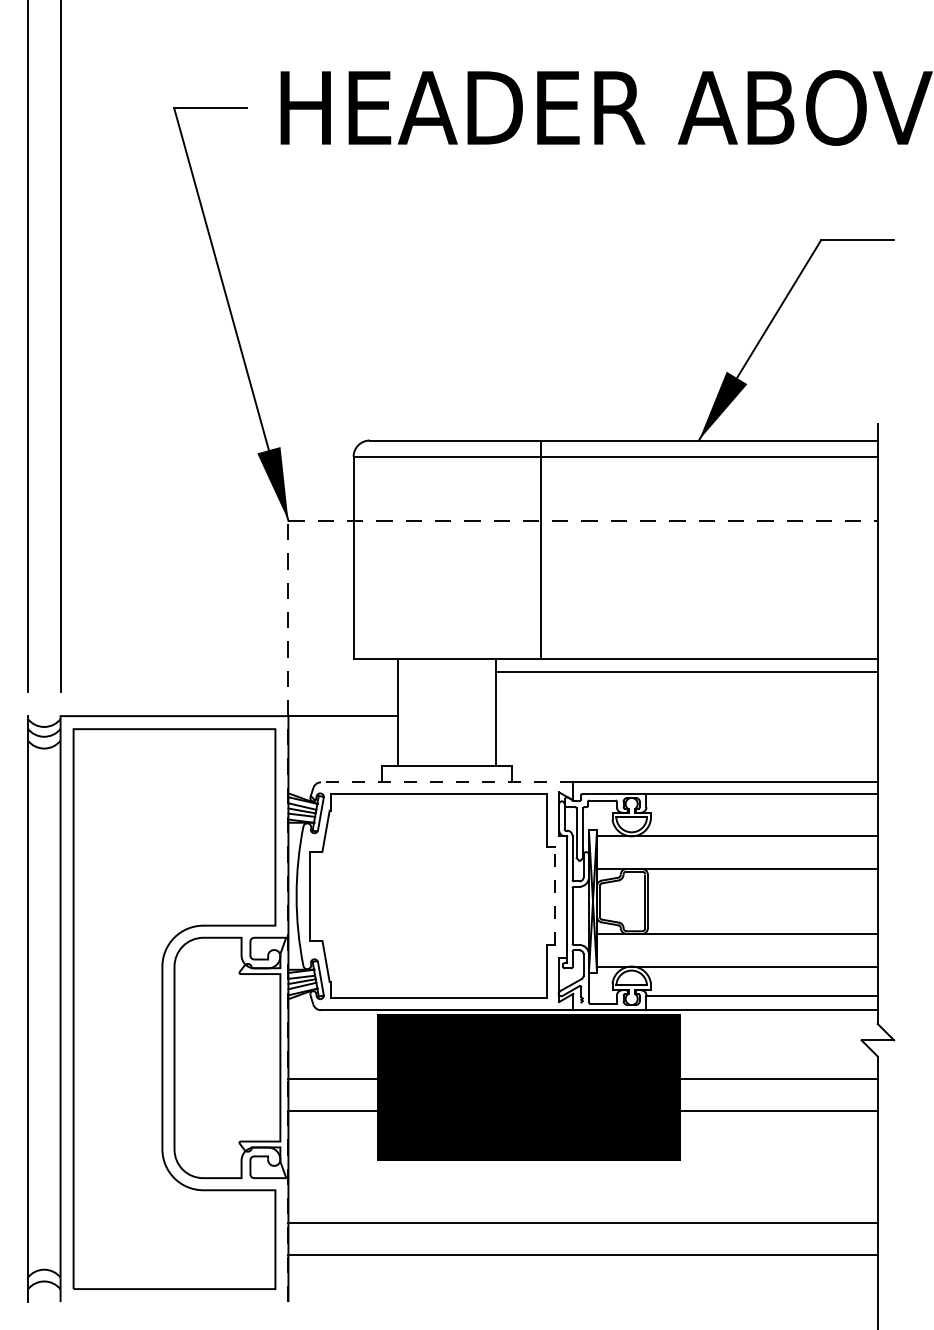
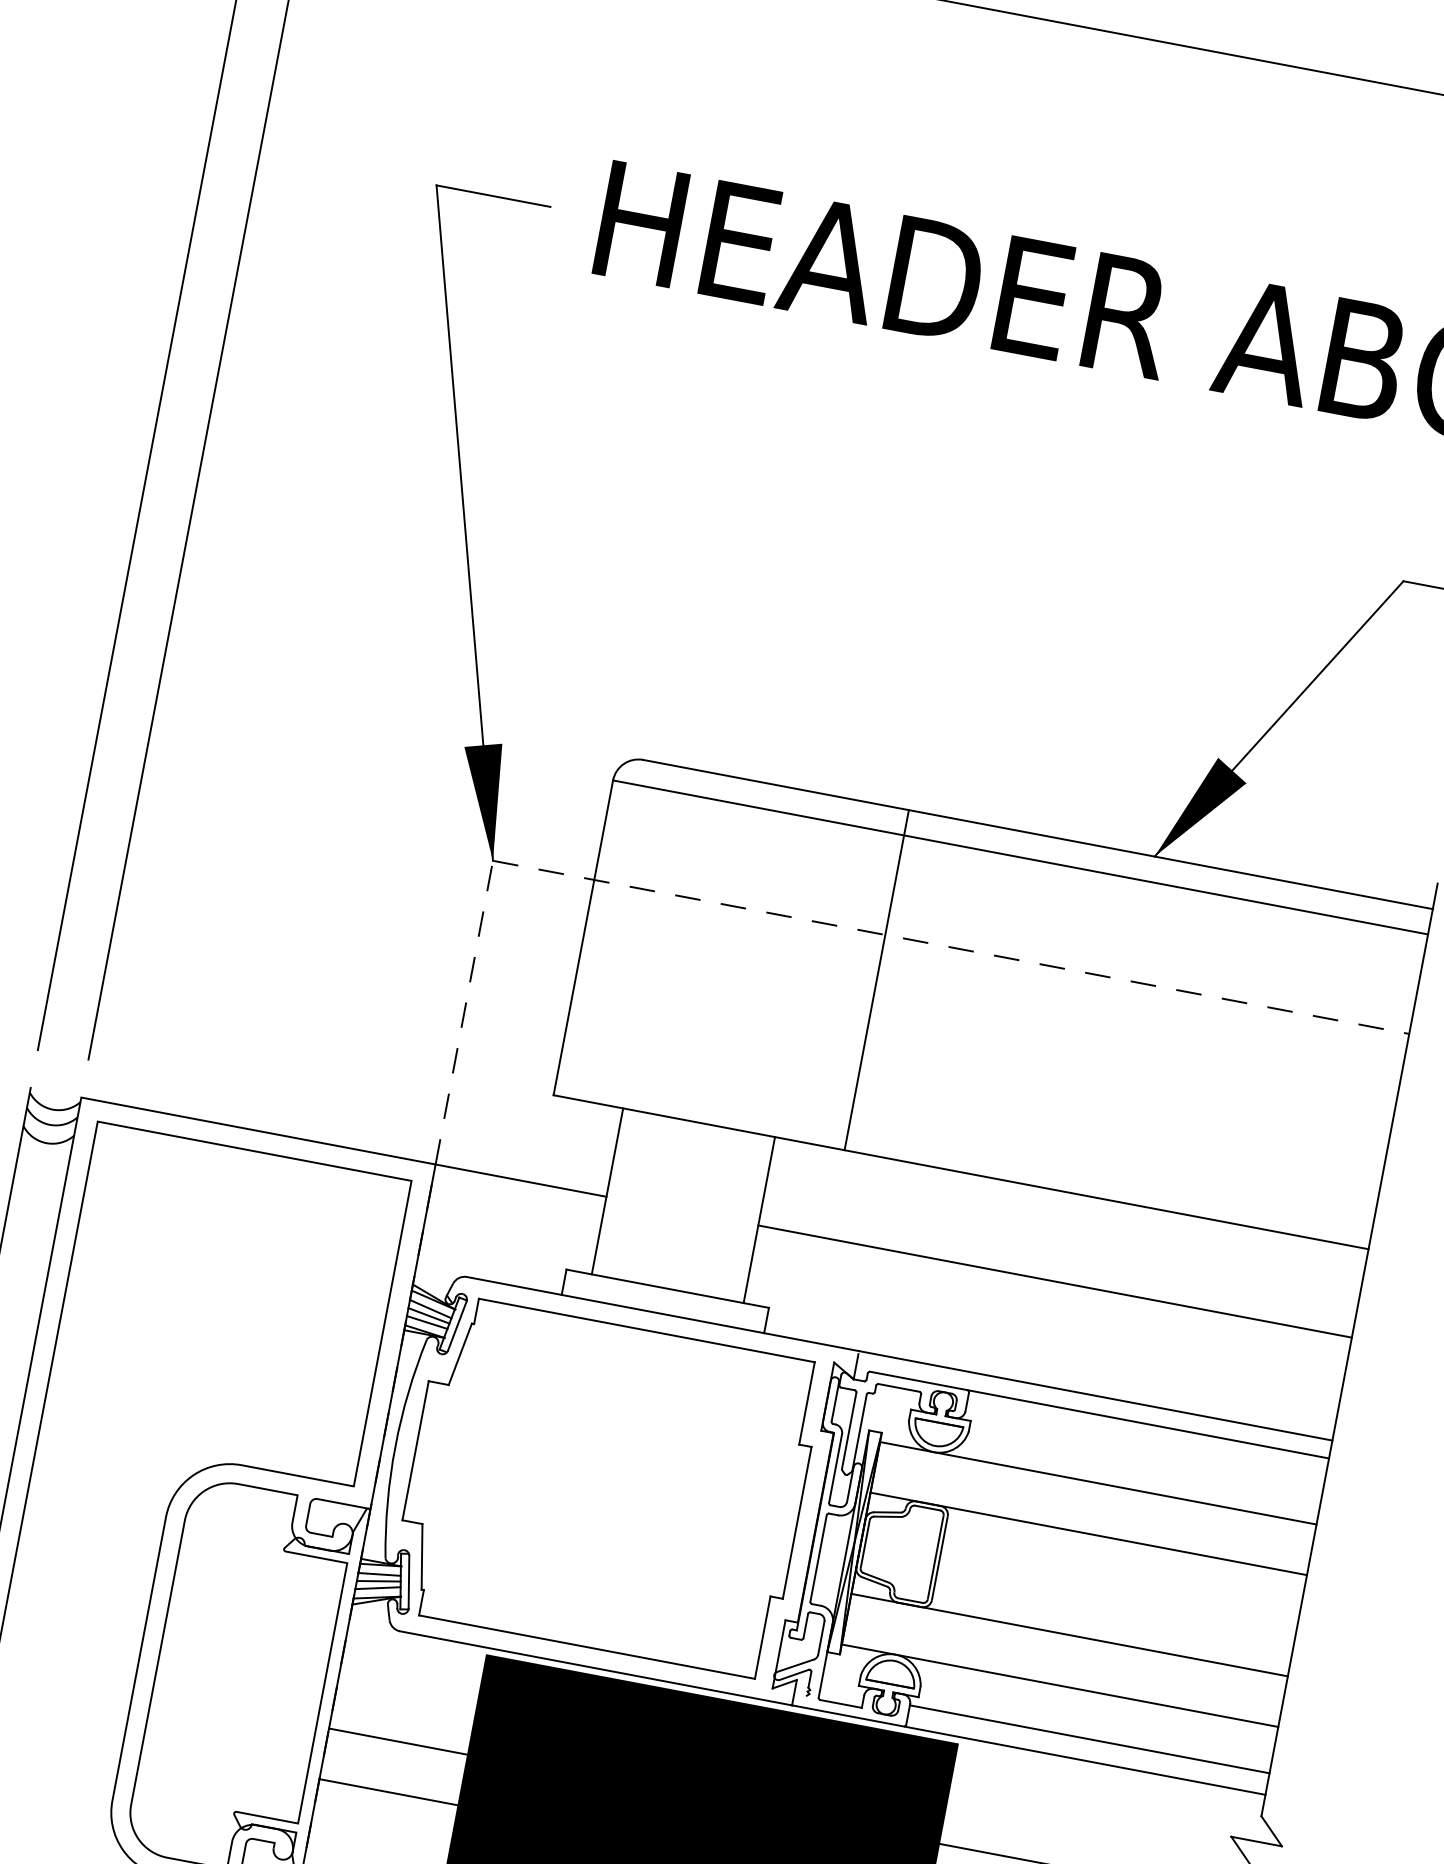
line: (686, 672) -> (1054, 1281), moved
line: (446, 782) -> (661, 1314), dashed -> solid
line: (555, 896) -> (797, 1523), dashed -> solid

